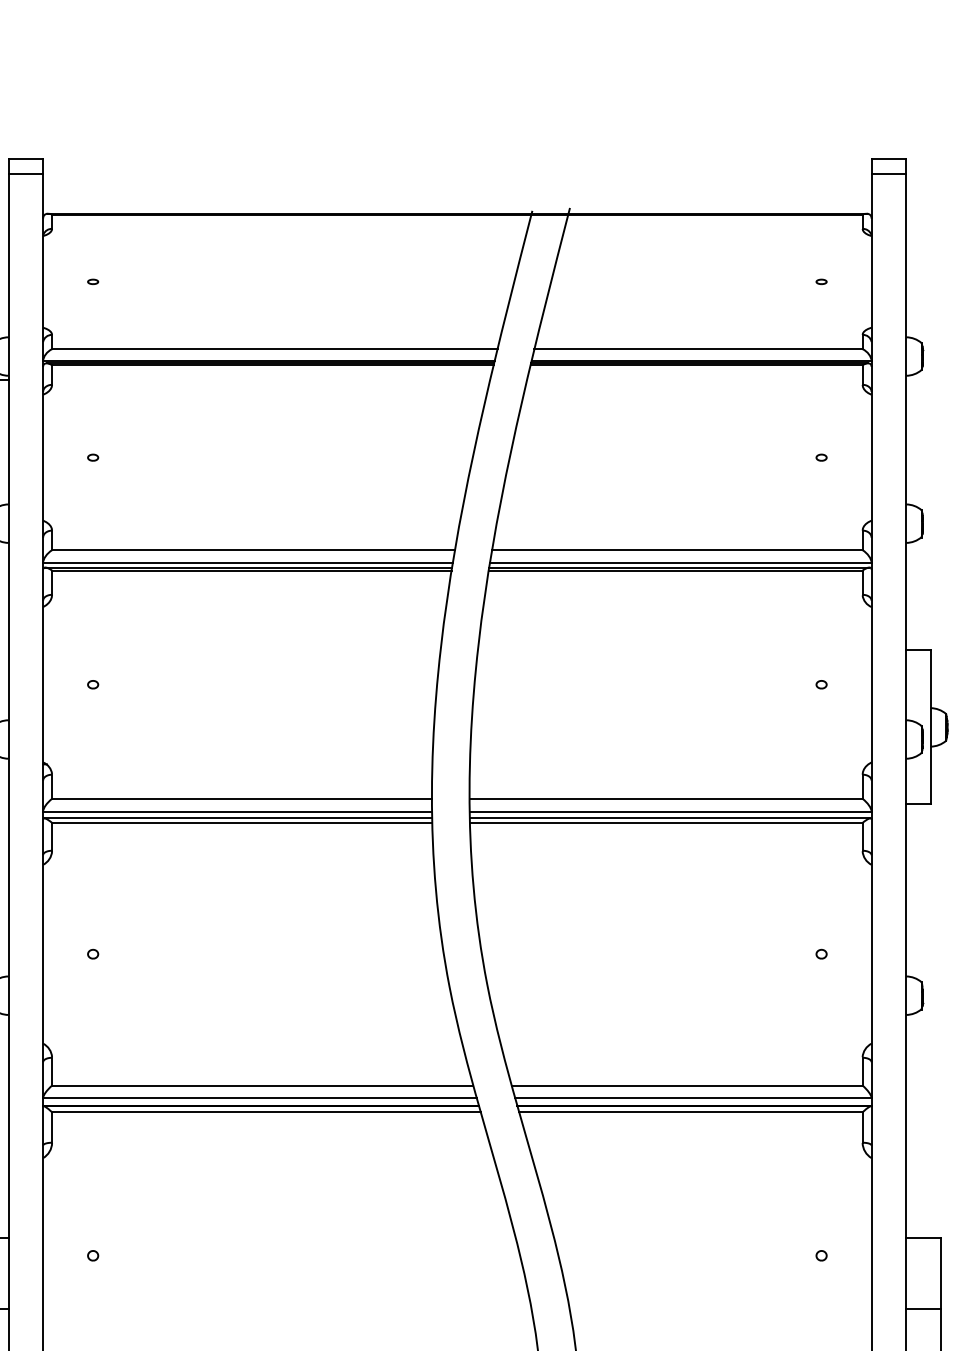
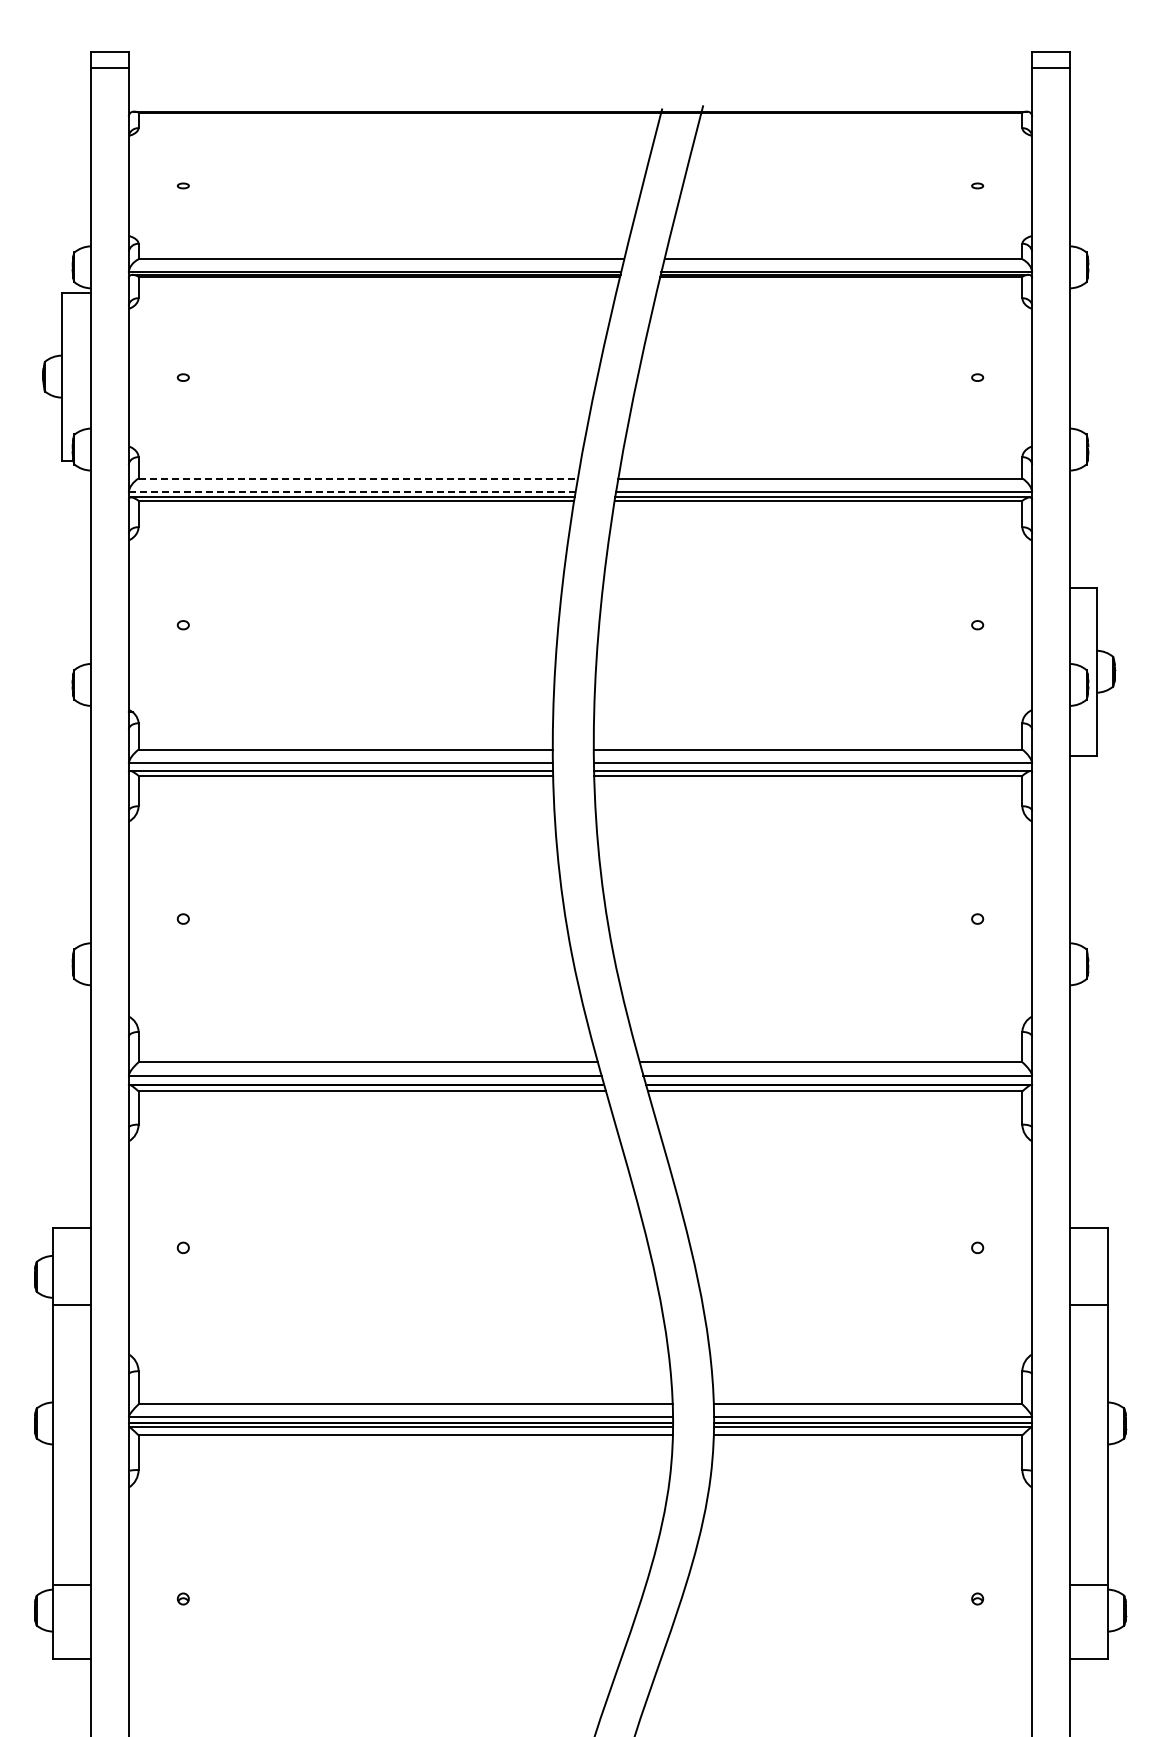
line: (253, 550) -> (358, 478), solid -> dashed
line: (248, 563) -> (352, 492), solid -> dashed

